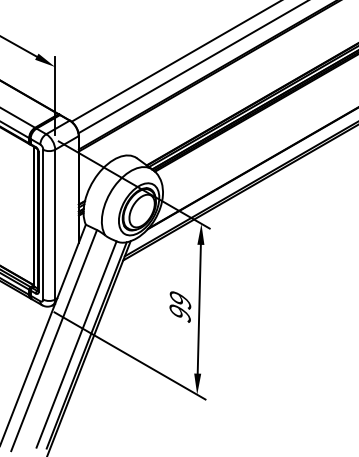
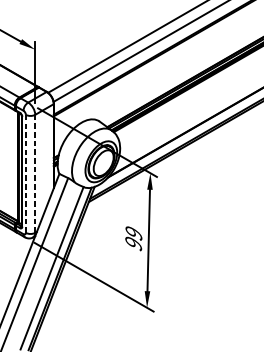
line: (43, 224) -> (26, 173), solid -> dashed
line: (55, 224) -> (35, 173), solid -> dashed

